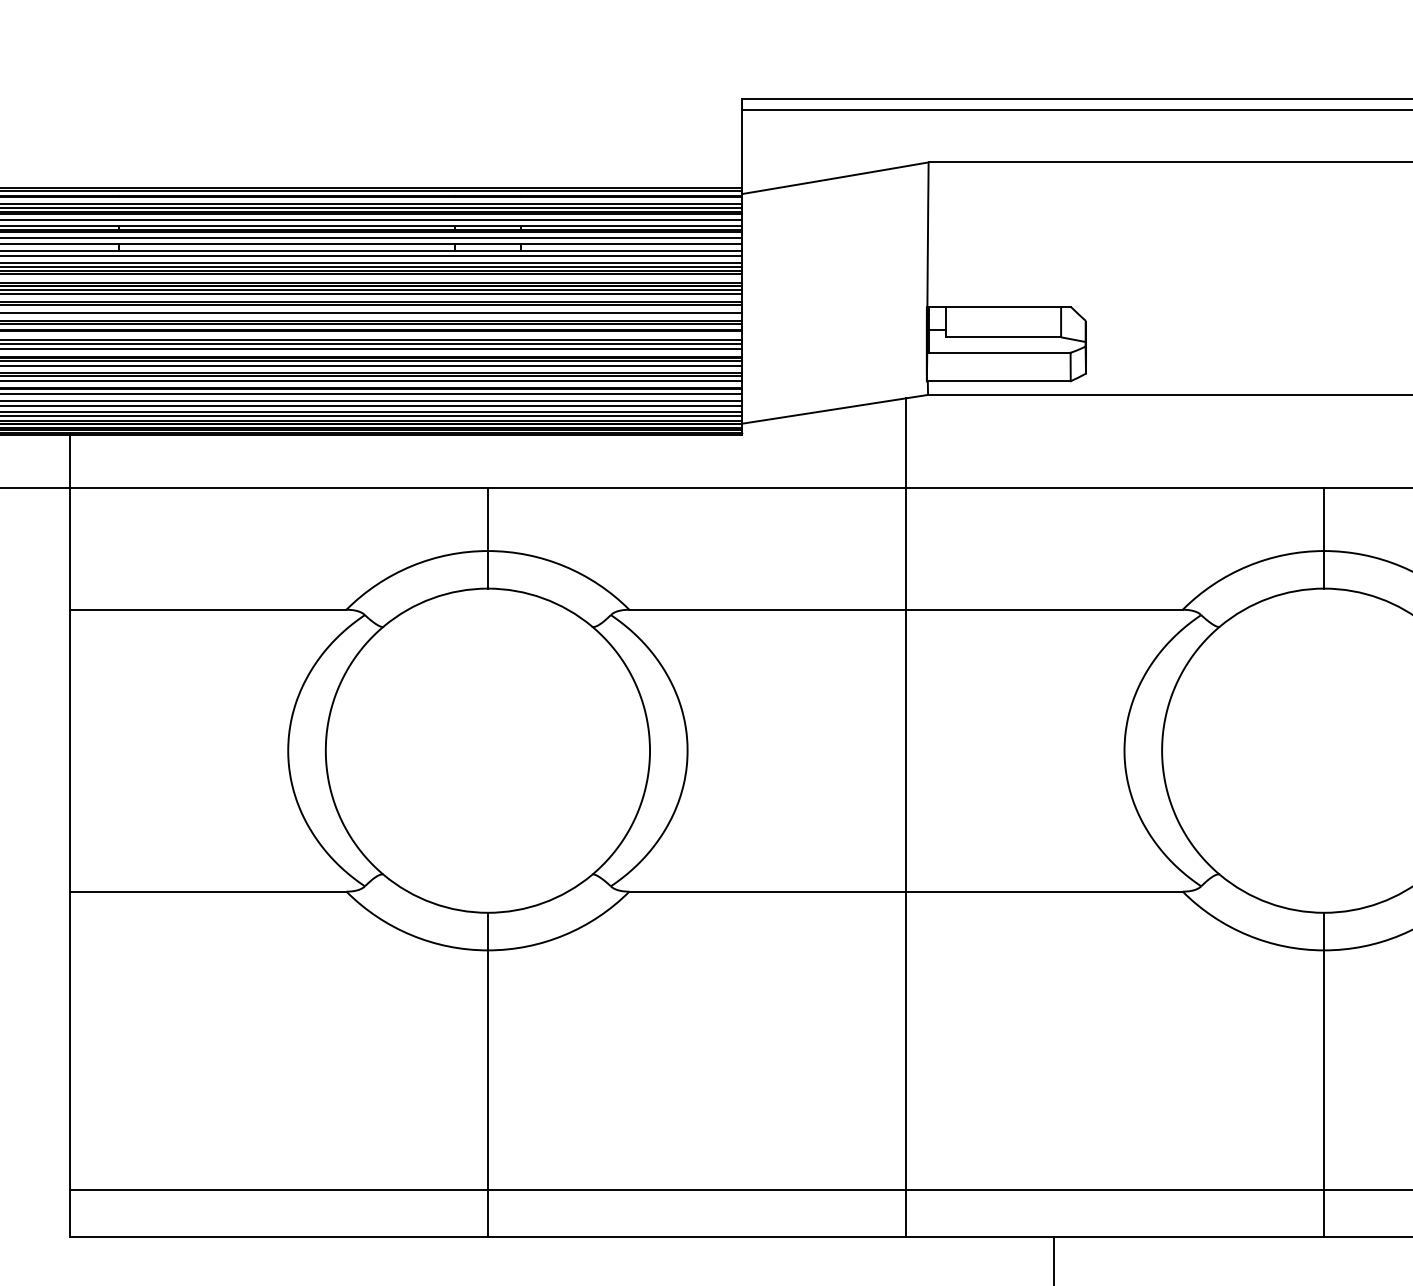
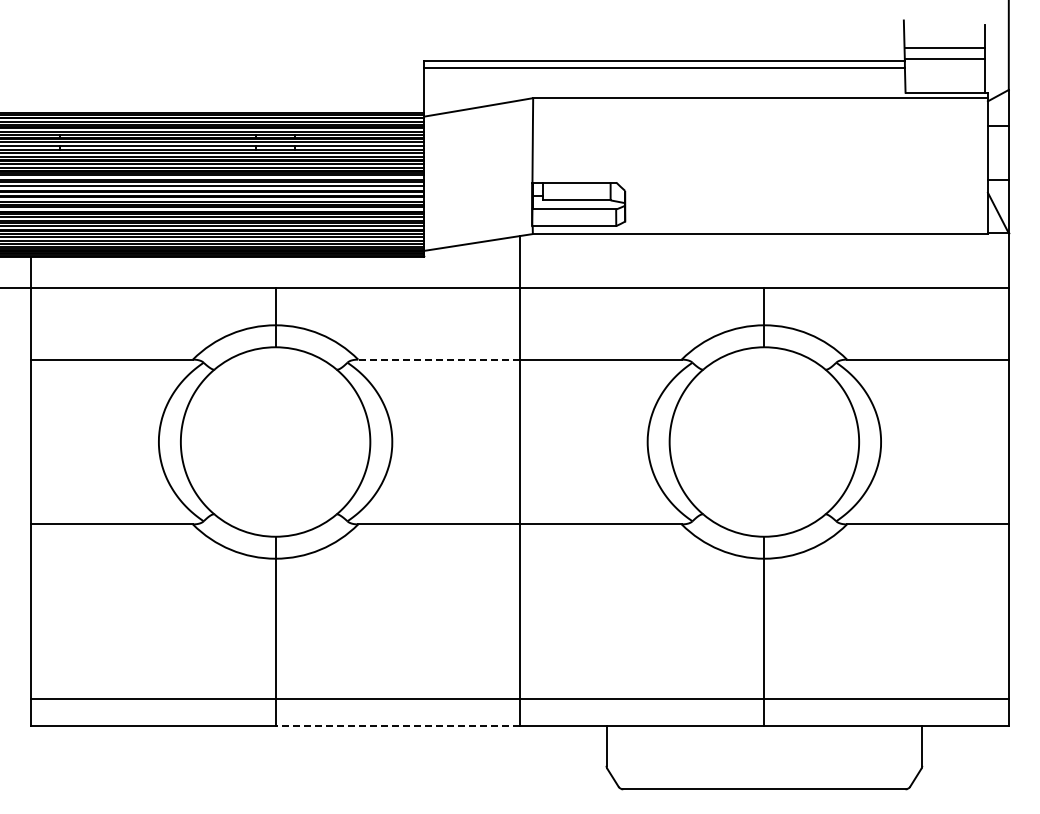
line: (768, 609) -> (439, 359), solid -> dashed
line: (696, 1237) -> (397, 726), solid -> dashed

